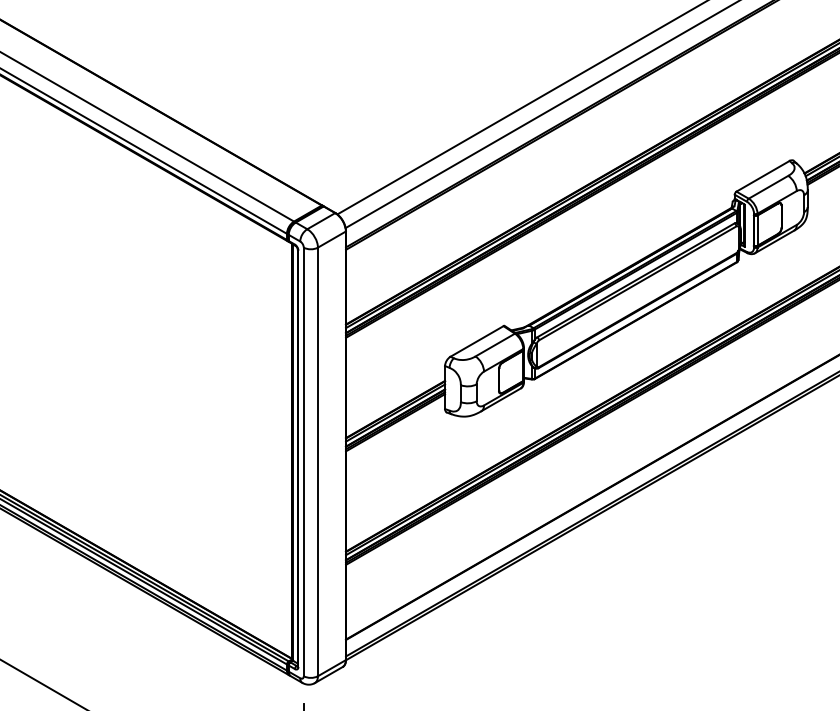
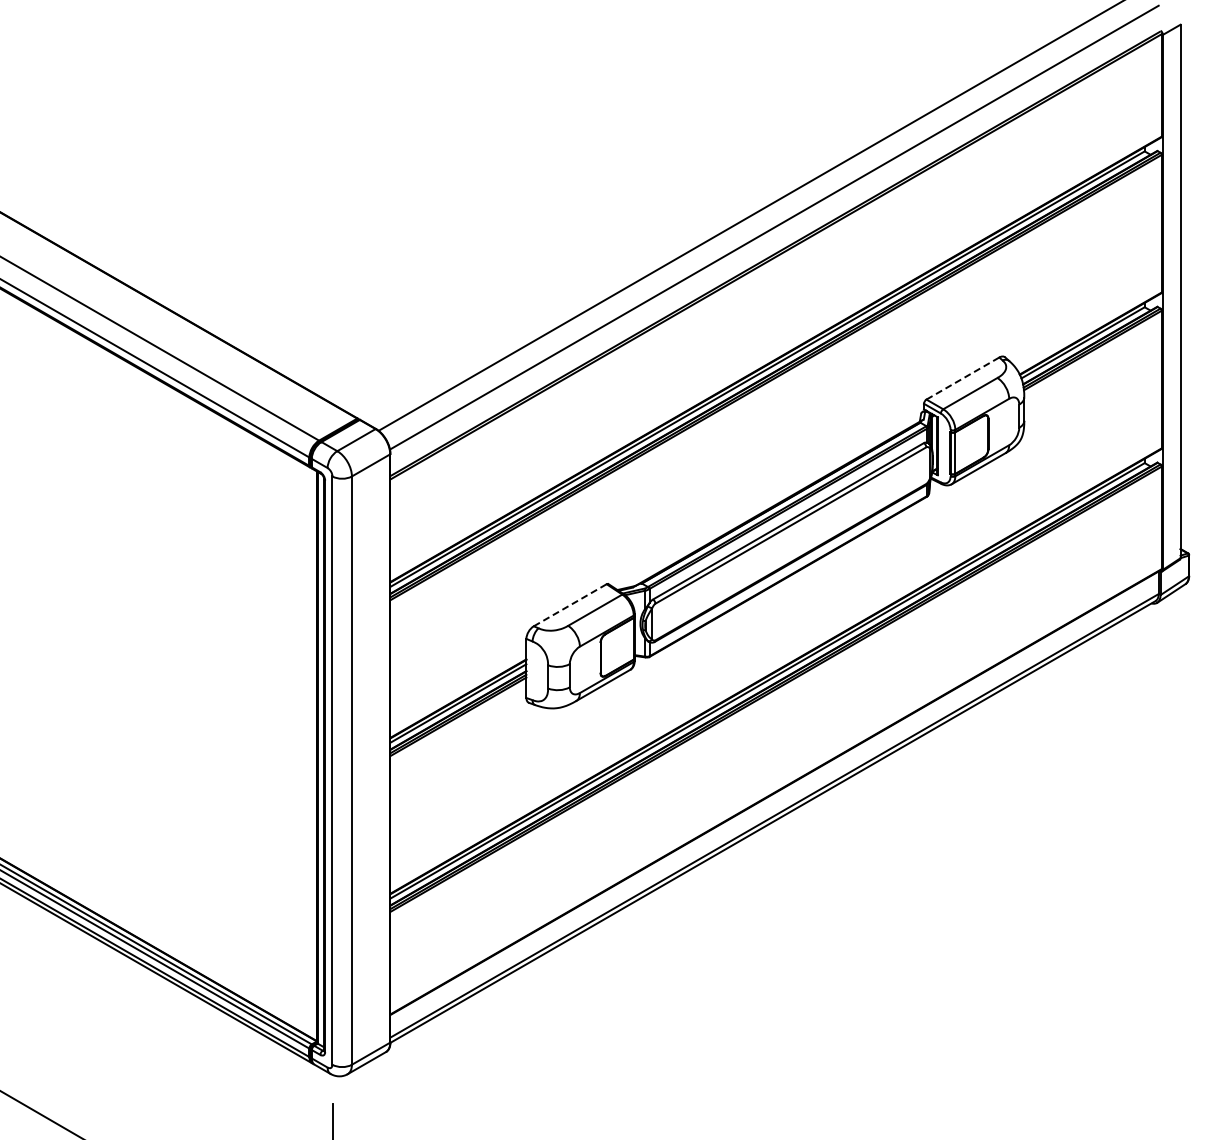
line: (763, 176) -> (963, 378), solid -> dashed
line: (477, 341) -> (570, 605), solid -> dashed

